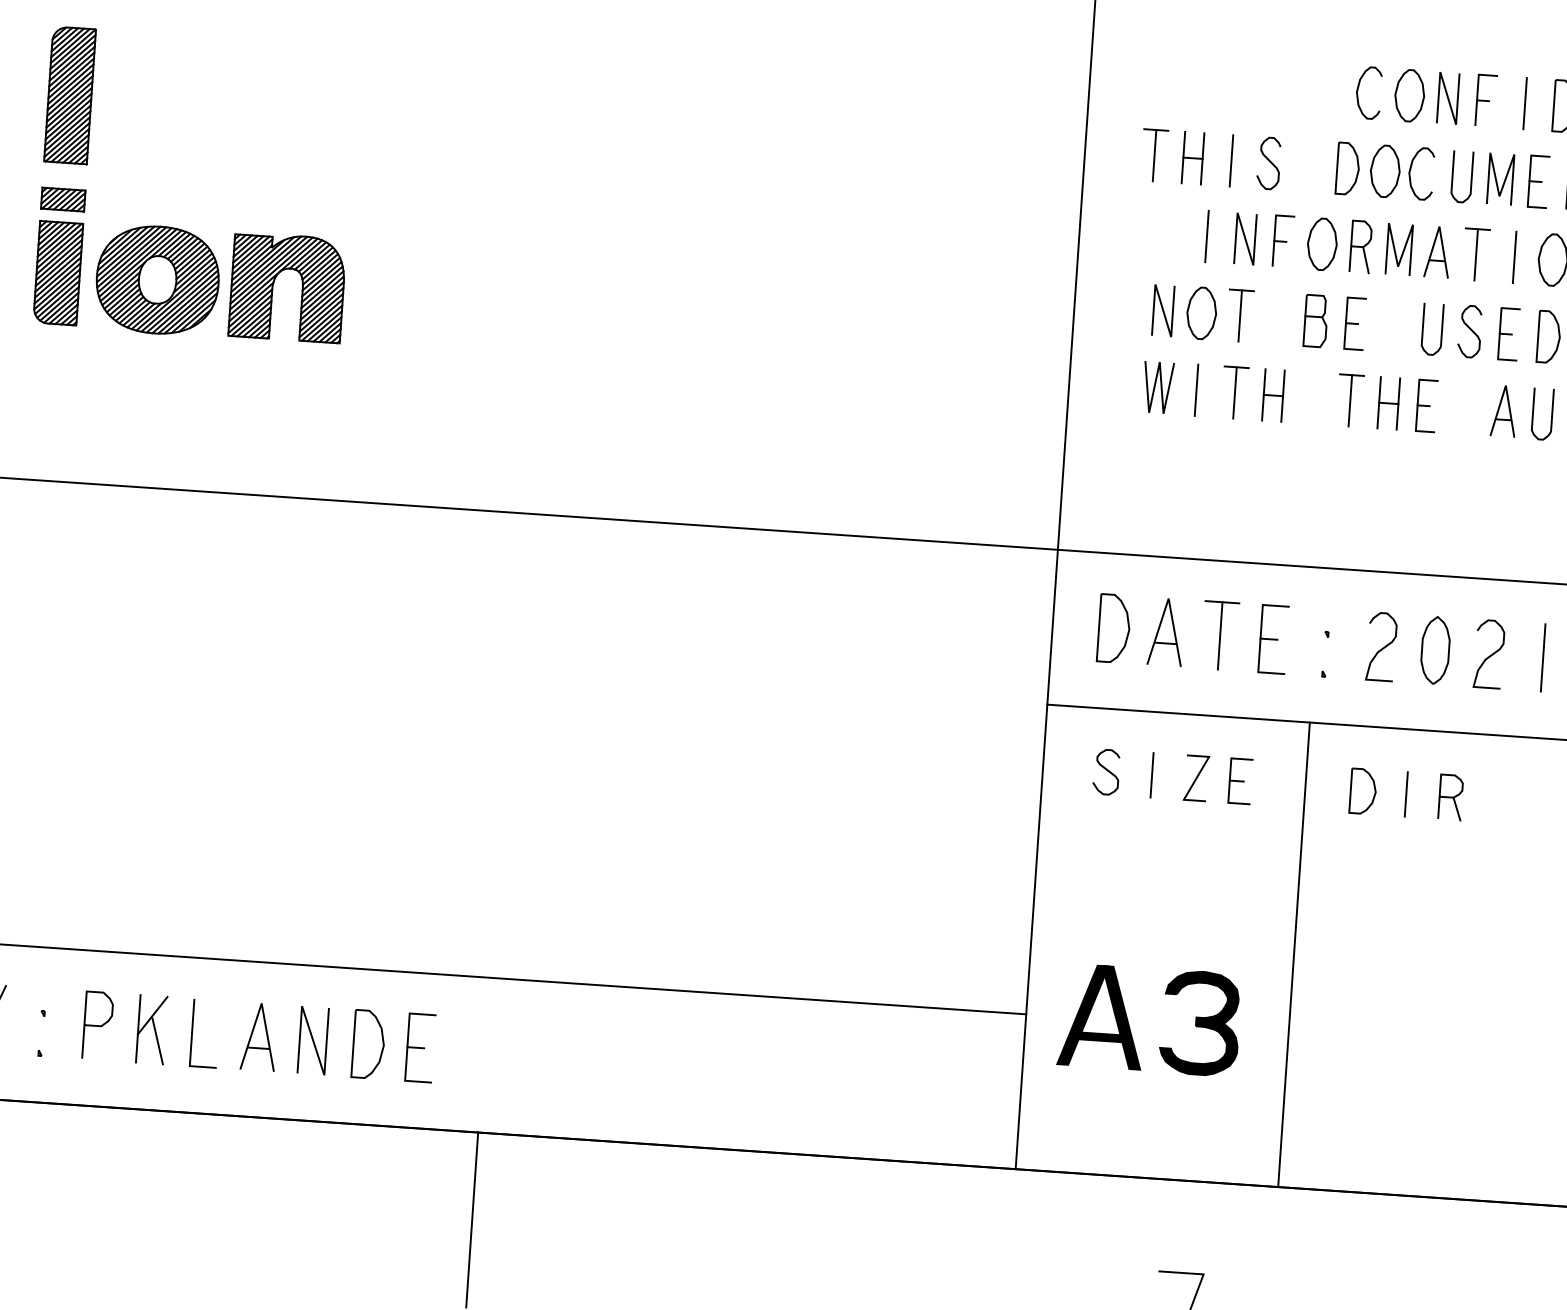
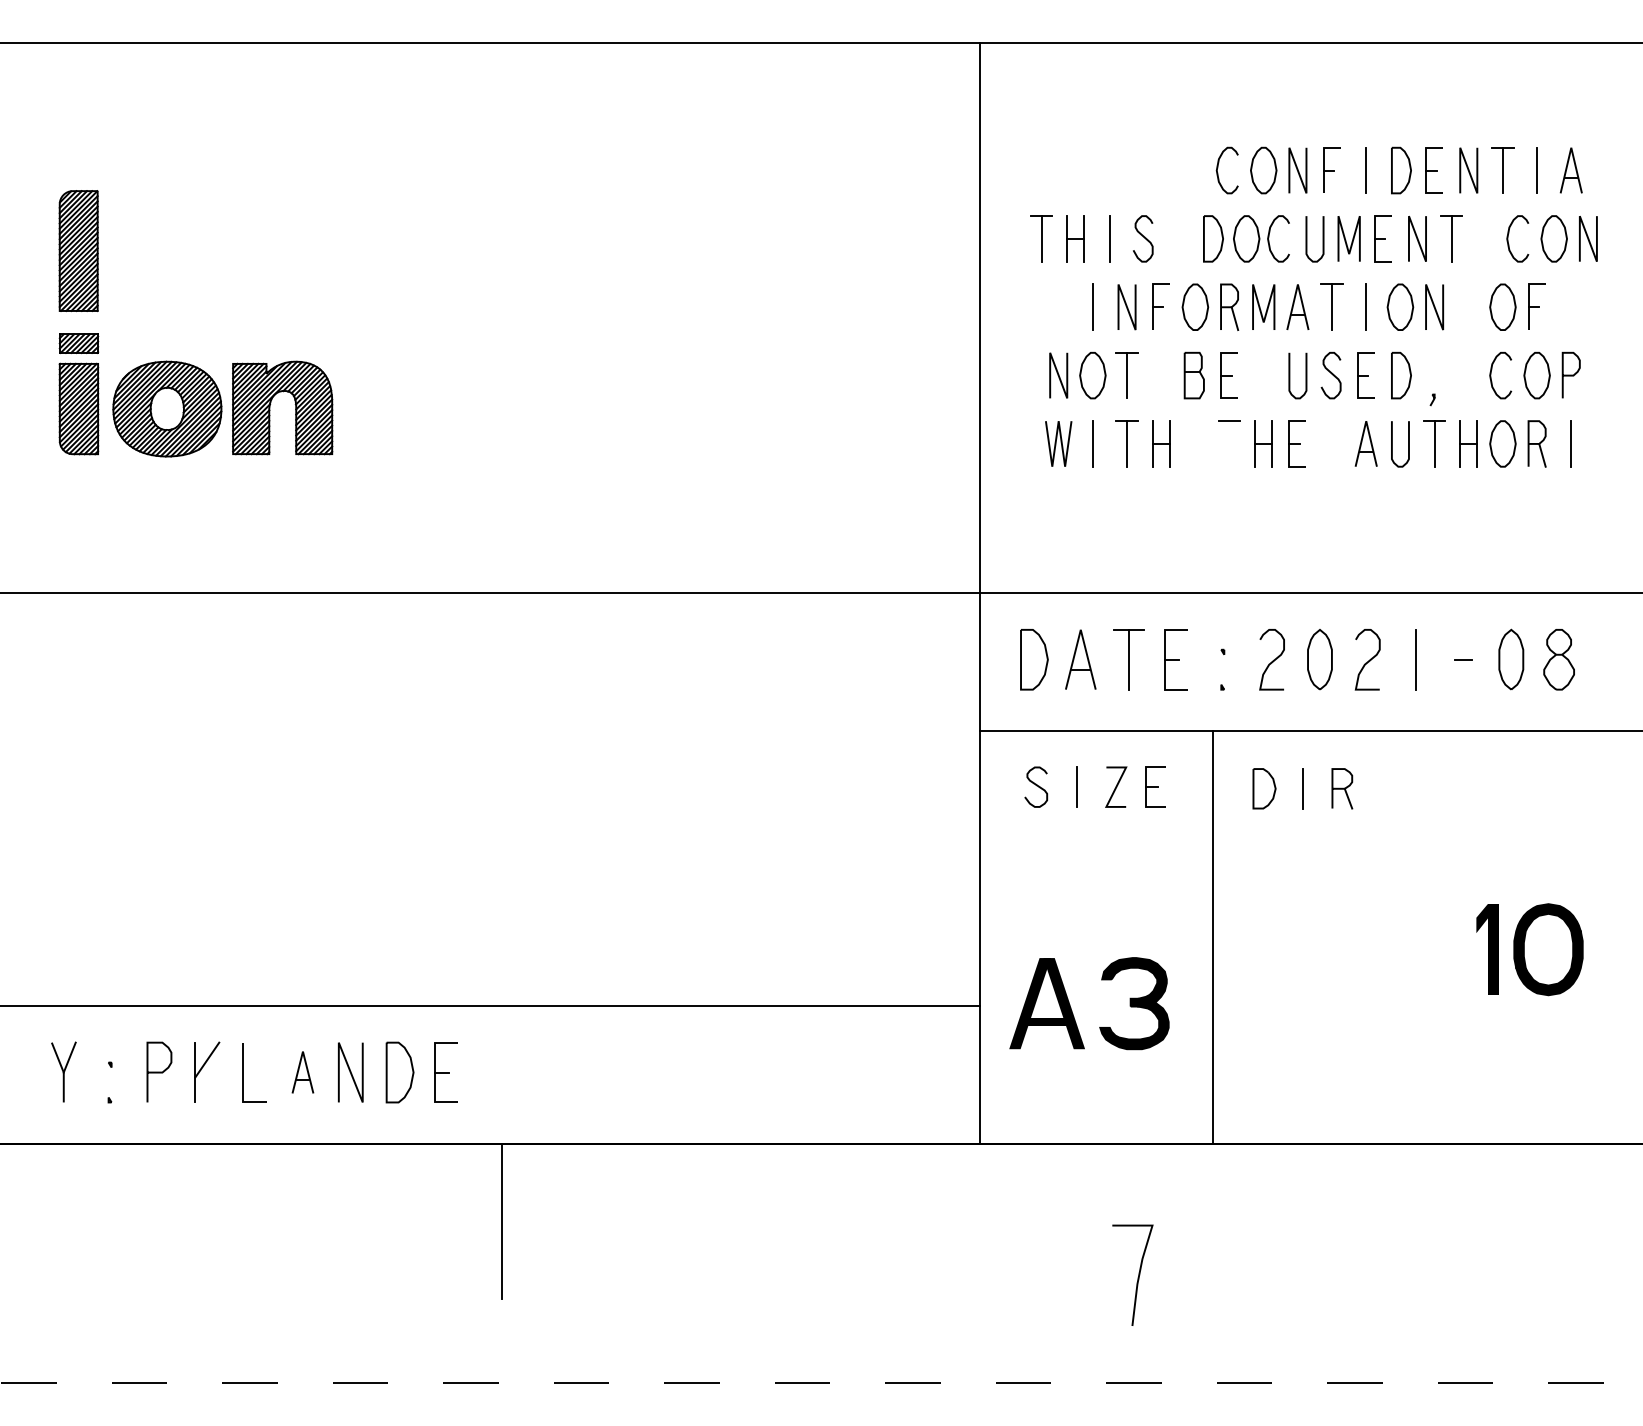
line: (1350, 400) -> (1229, 443), removed
part: (258, 1036) -> (302, 1072), size x0.7
line: (157, 1041) -> (213, 1082), removed

